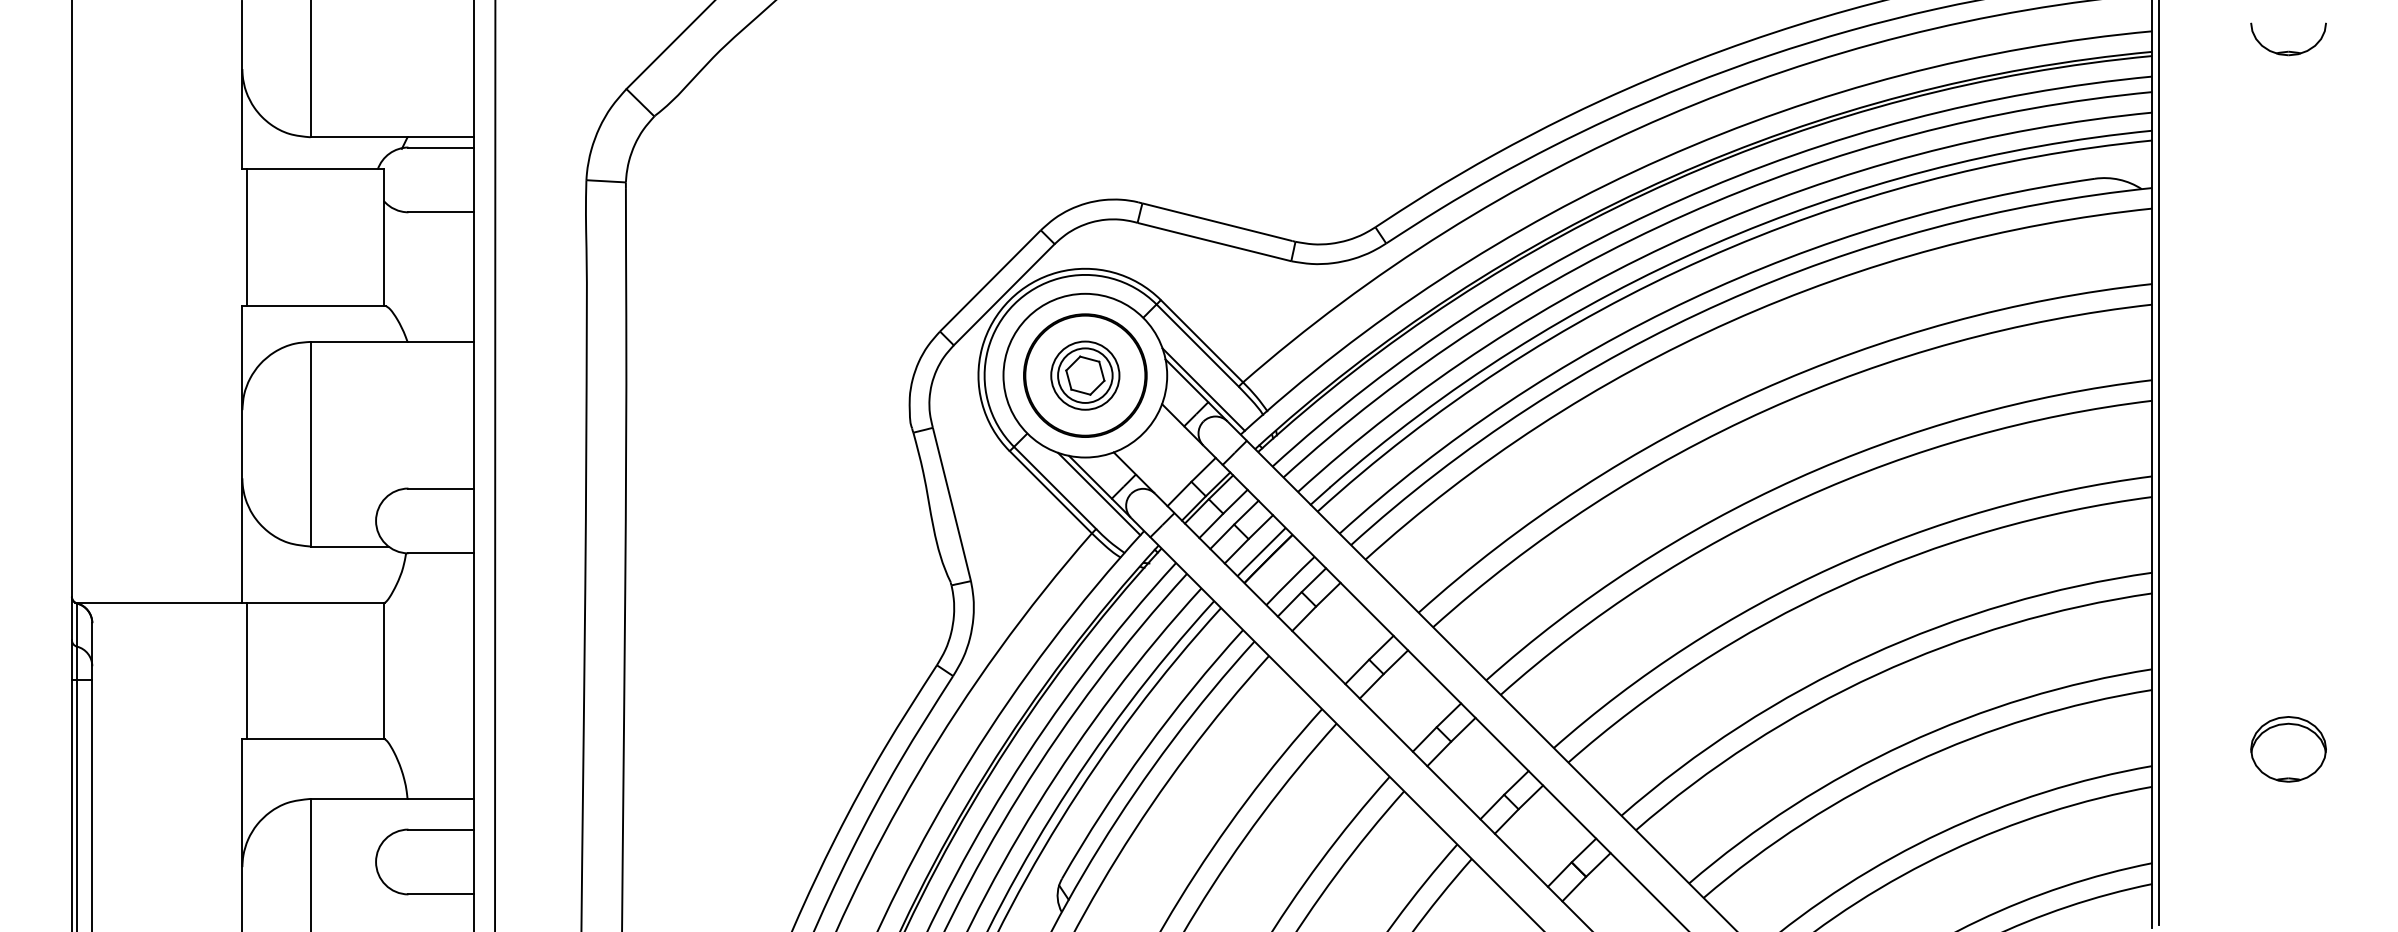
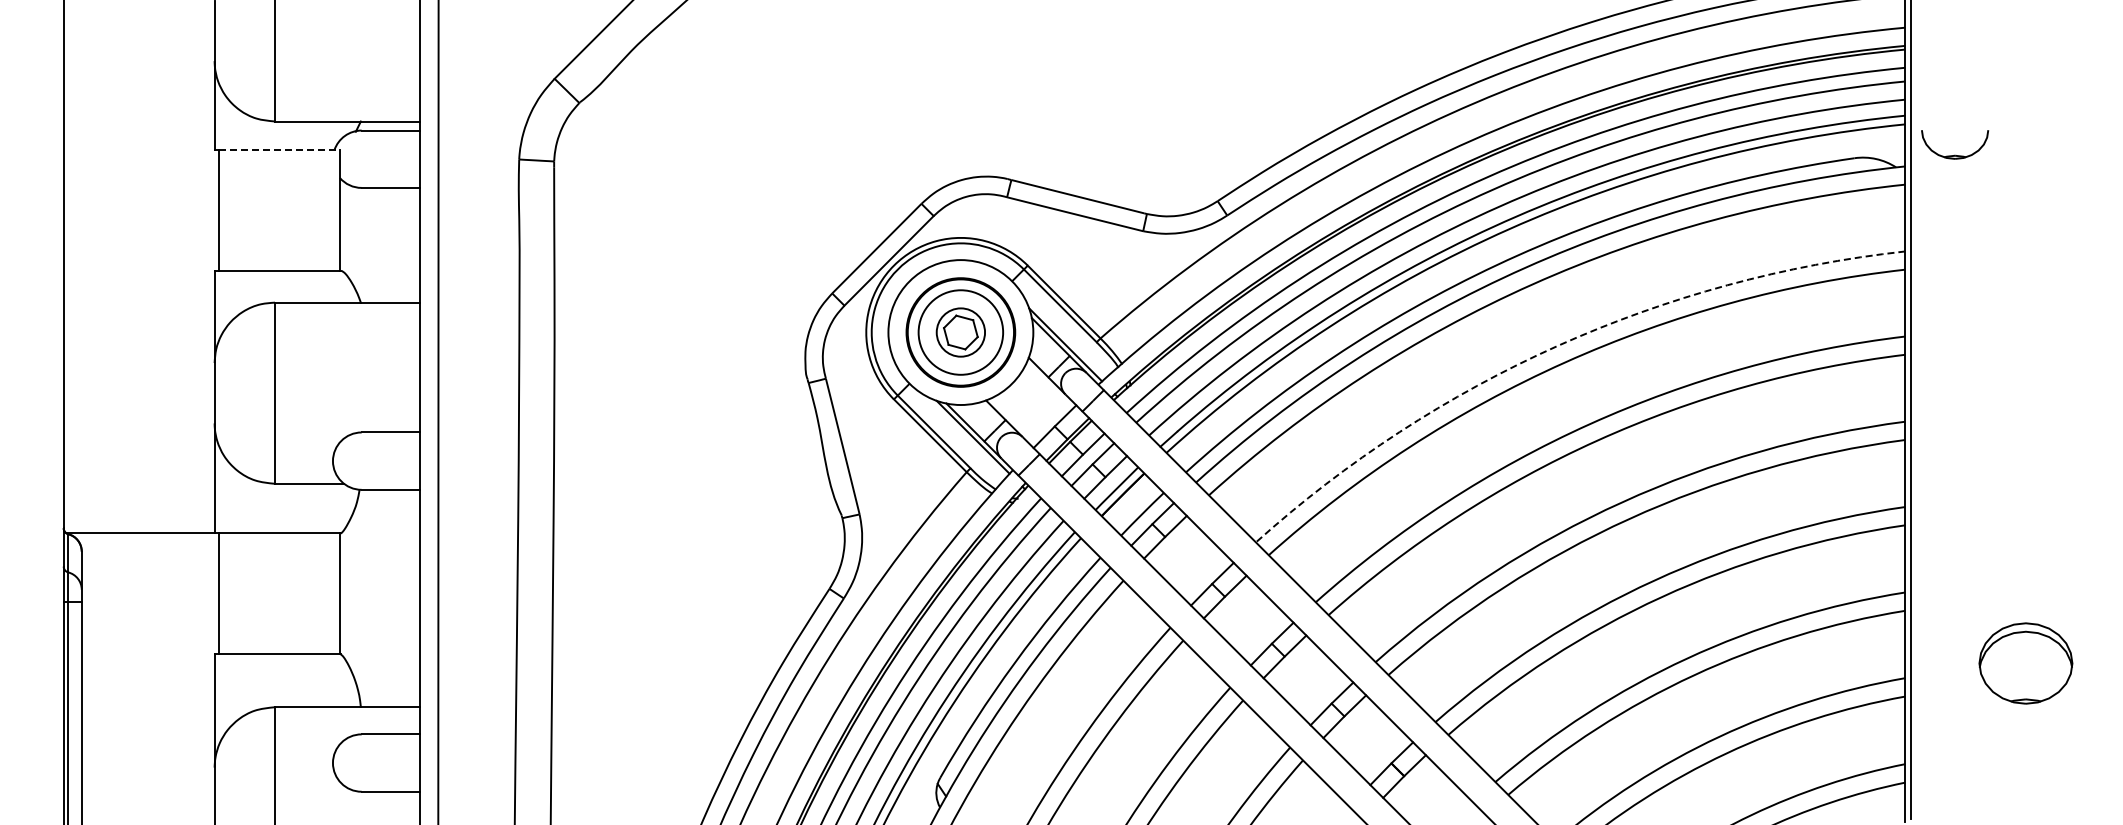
part: (2289, 50) -> (1955, 154), moved
line: (315, 170) -> (279, 150), solid -> dashed
circle: (1084, 375) -> (960, 332), size x1.4
arc: (1759, 390) -> (1557, 345), solid -> dashed
part: (2289, 748) -> (2026, 662), size x1.4

